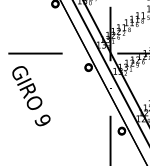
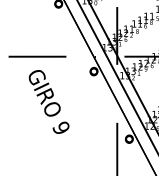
text: (31, 96) -> (49, 102), moved

